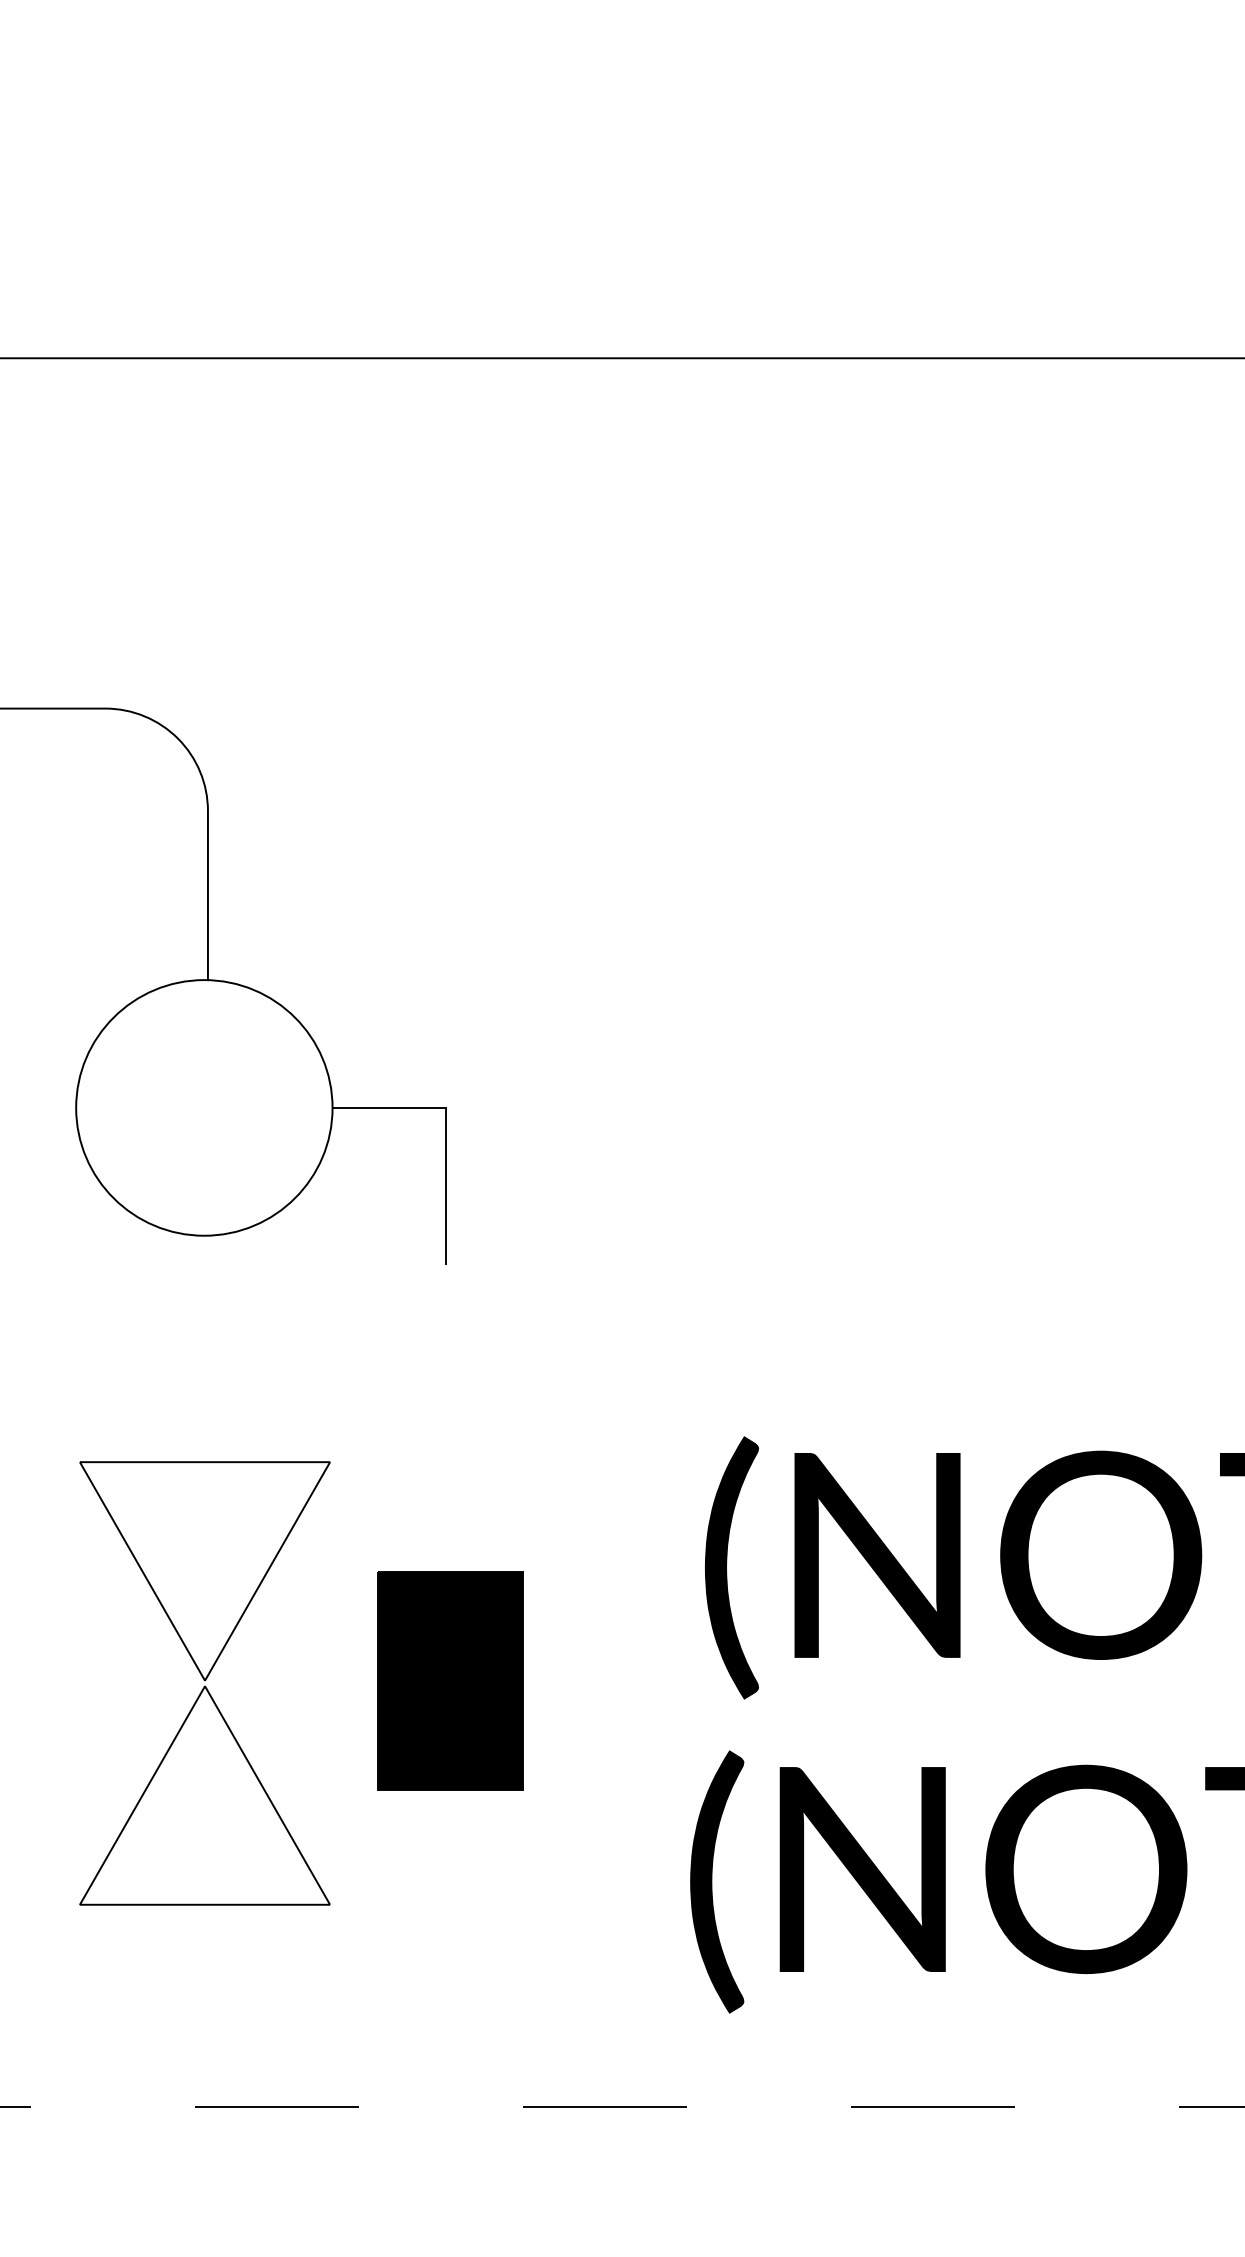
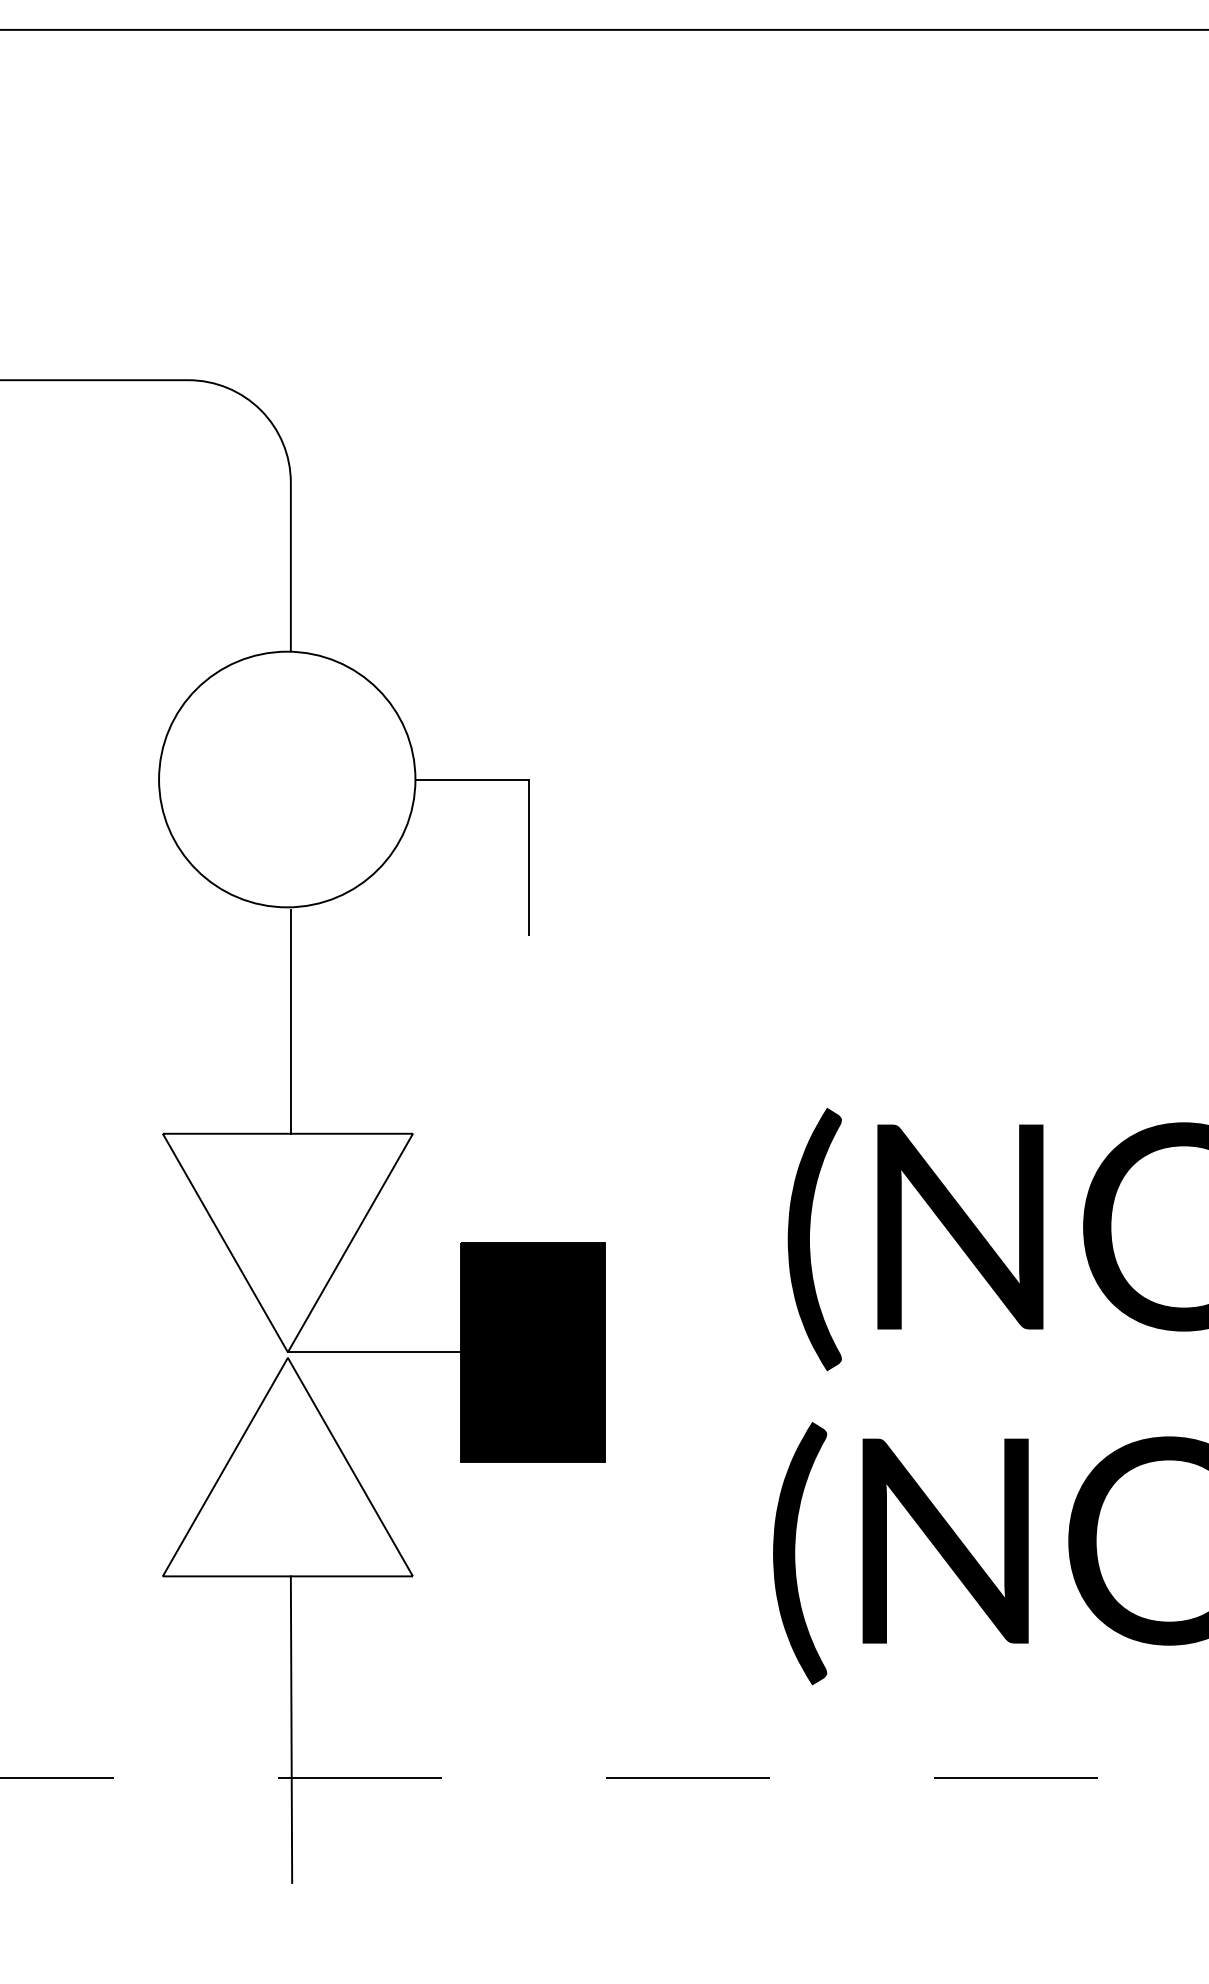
line: (207, 1350) -> (290, 1022), added
line: (291, 1680) -> (374, 1352), added
line: (208, 2057) -> (291, 1729), added

